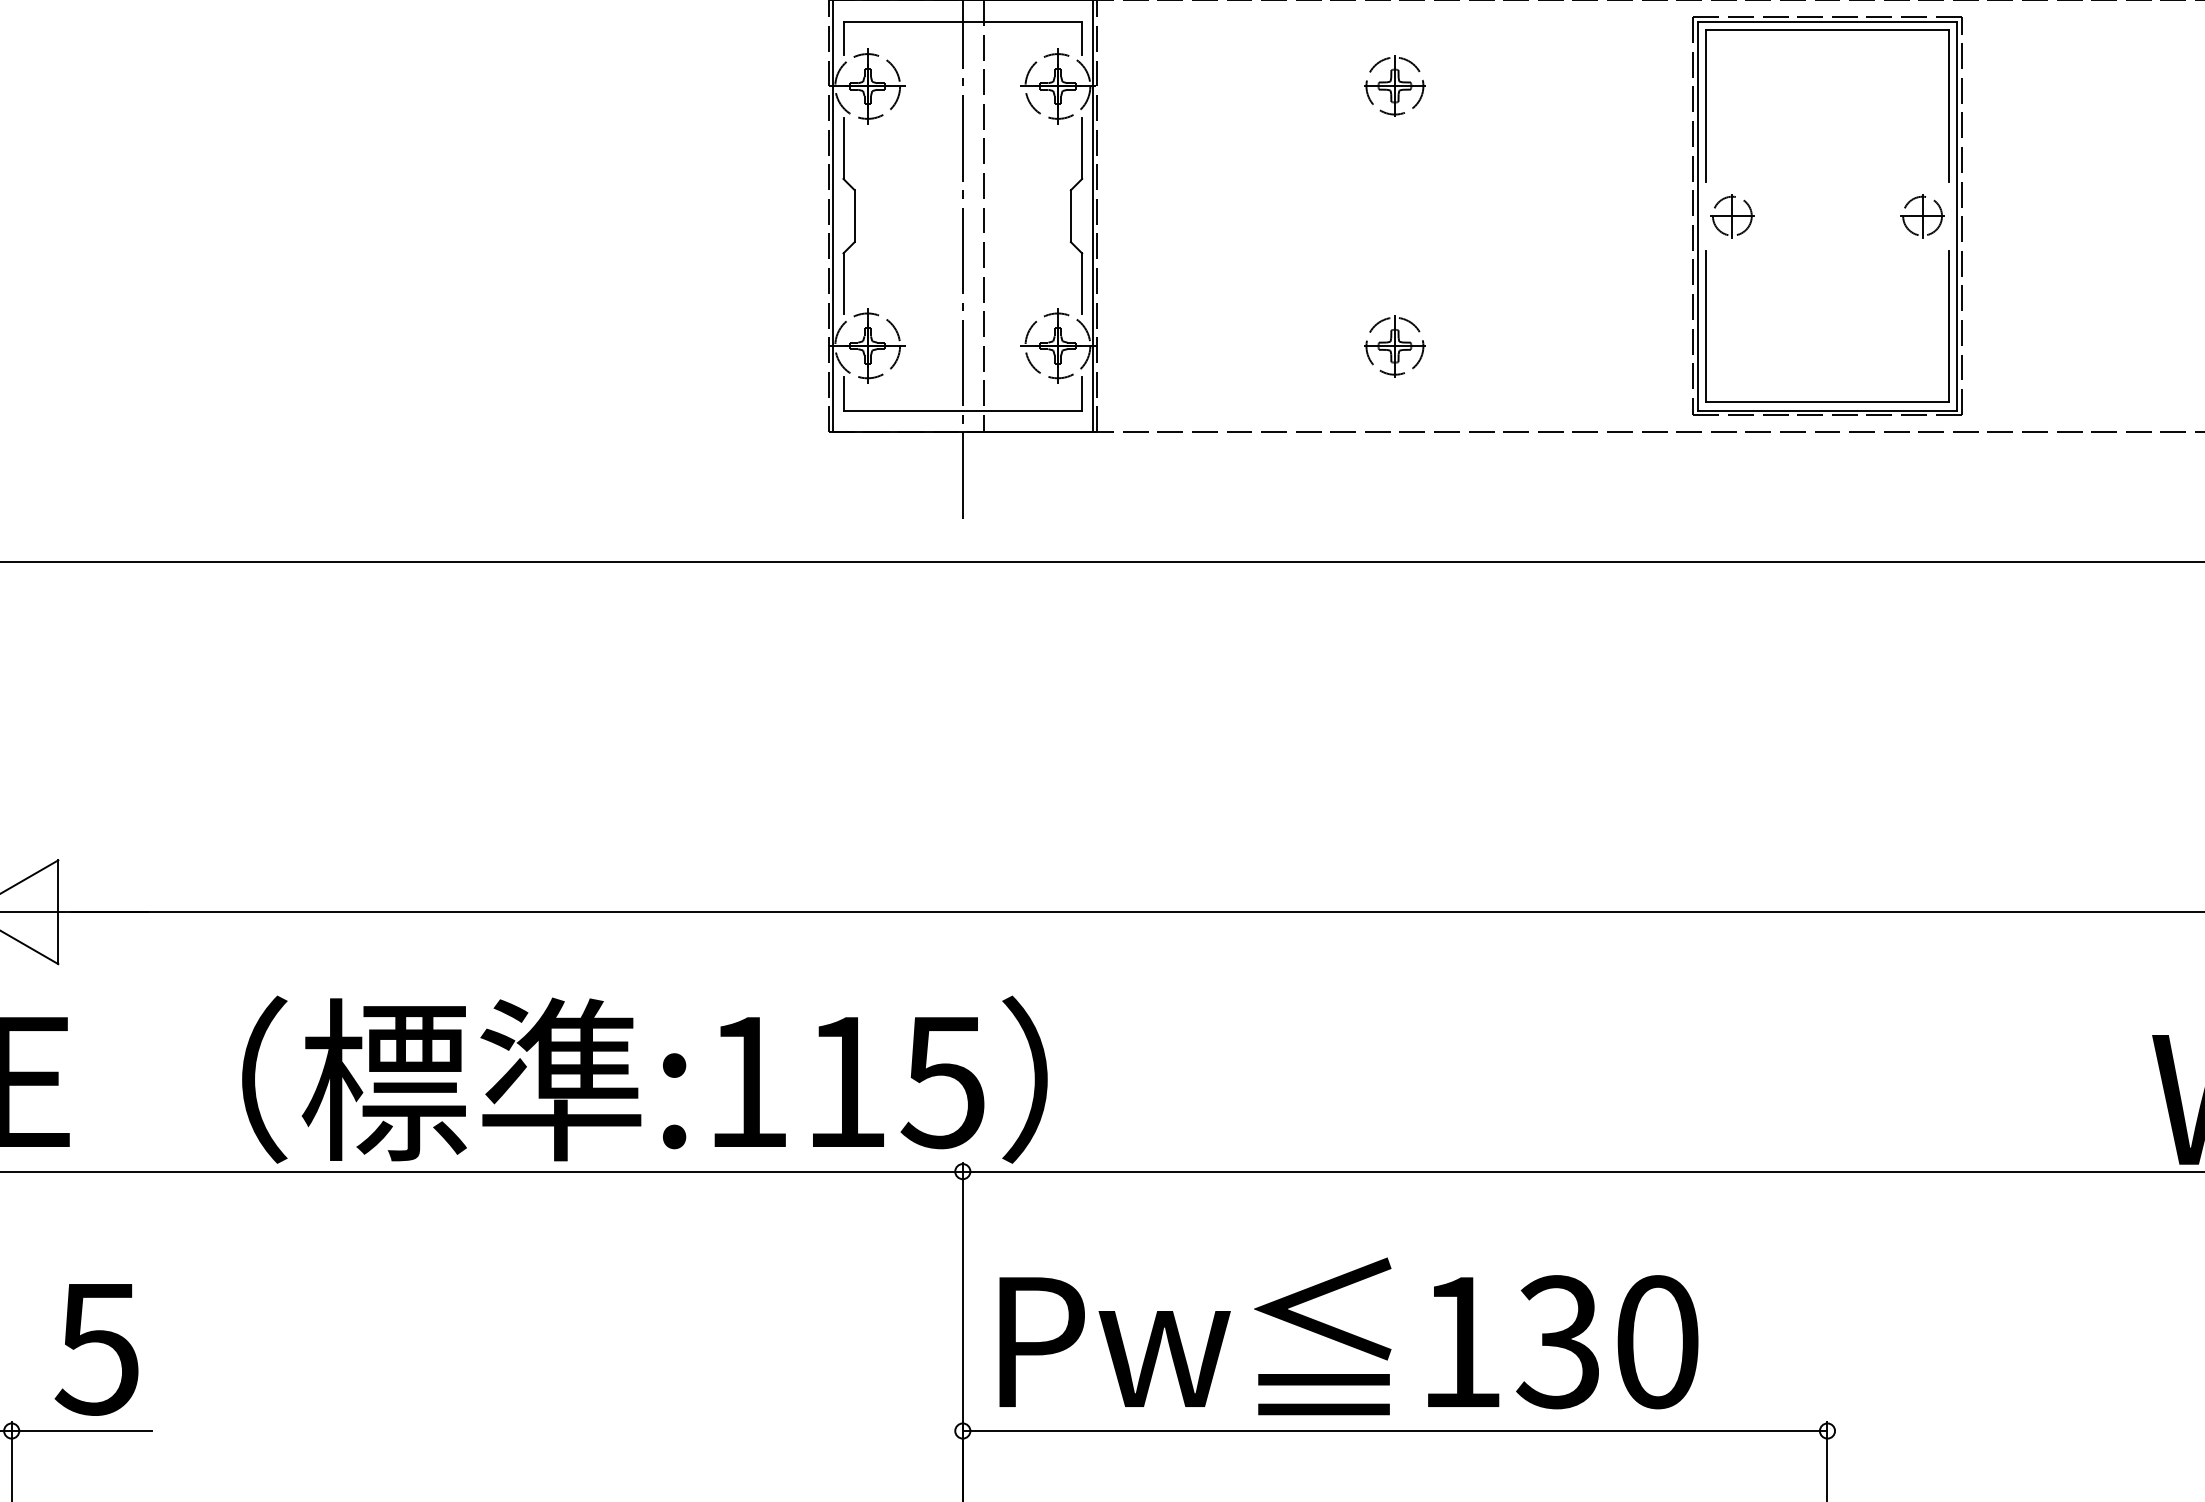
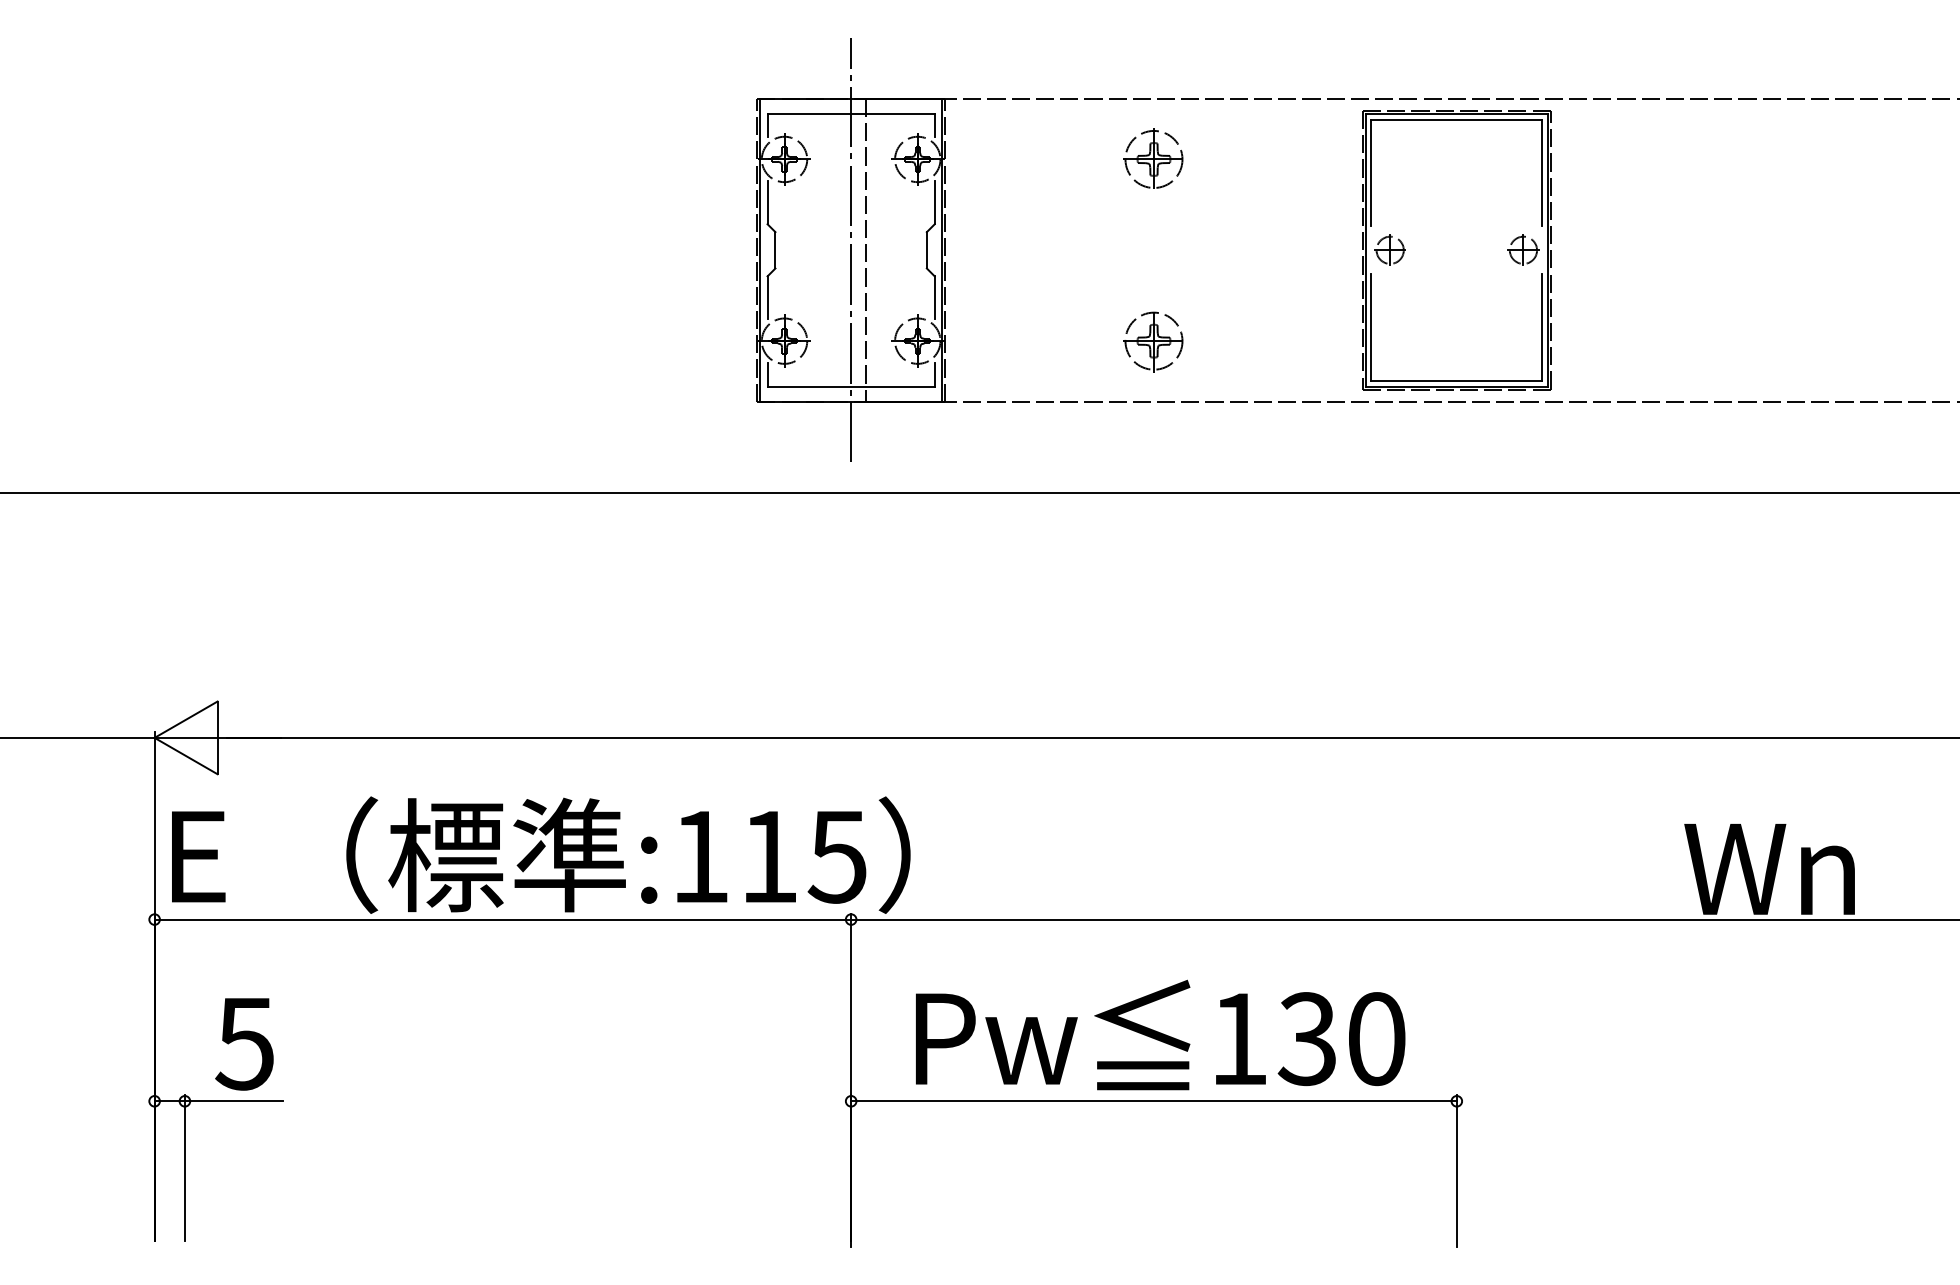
part: (1394, 85) -> (1153, 158), size x1.43
part: (1394, 346) -> (1153, 341), size x1.43
text: (1348, 1335) -> (1160, 1034), moved

